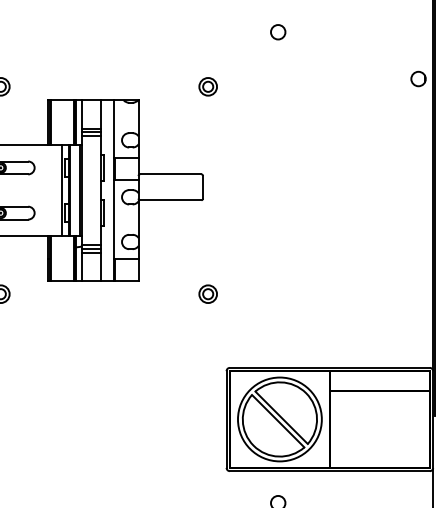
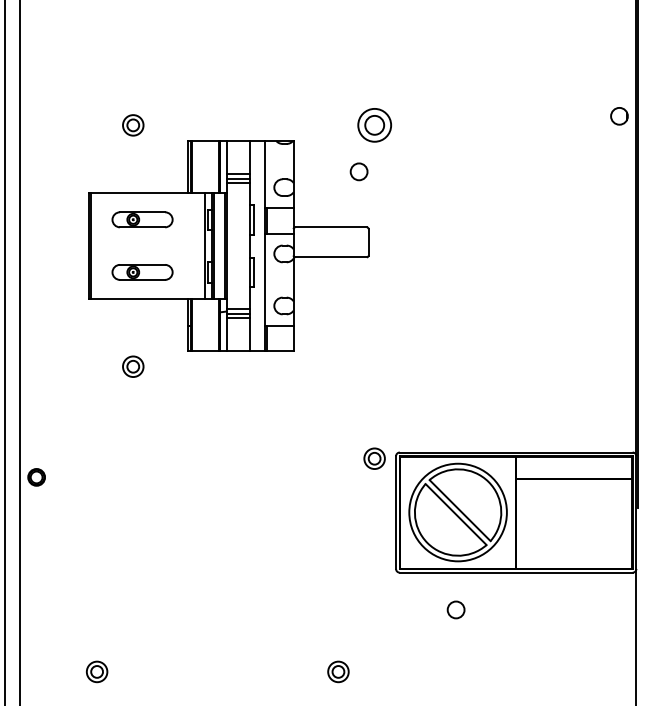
circle: (277, 31) -> (358, 171), moved
part: (208, 86) -> (374, 125), size x1.6
part: (208, 293) -> (374, 458), moved

